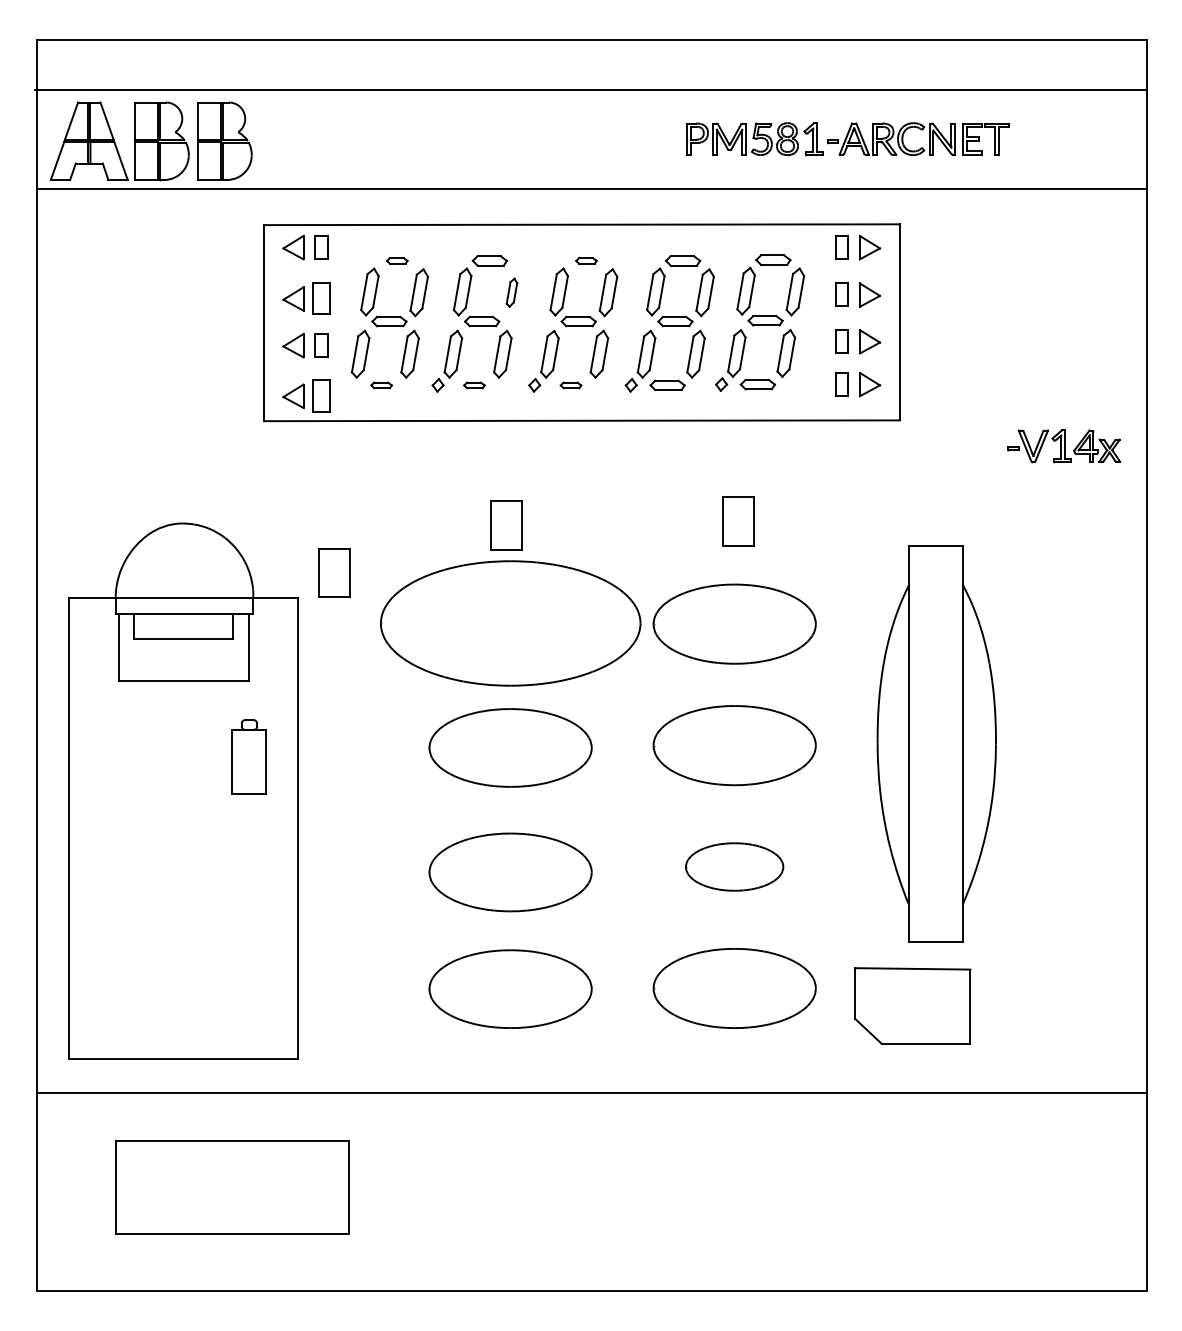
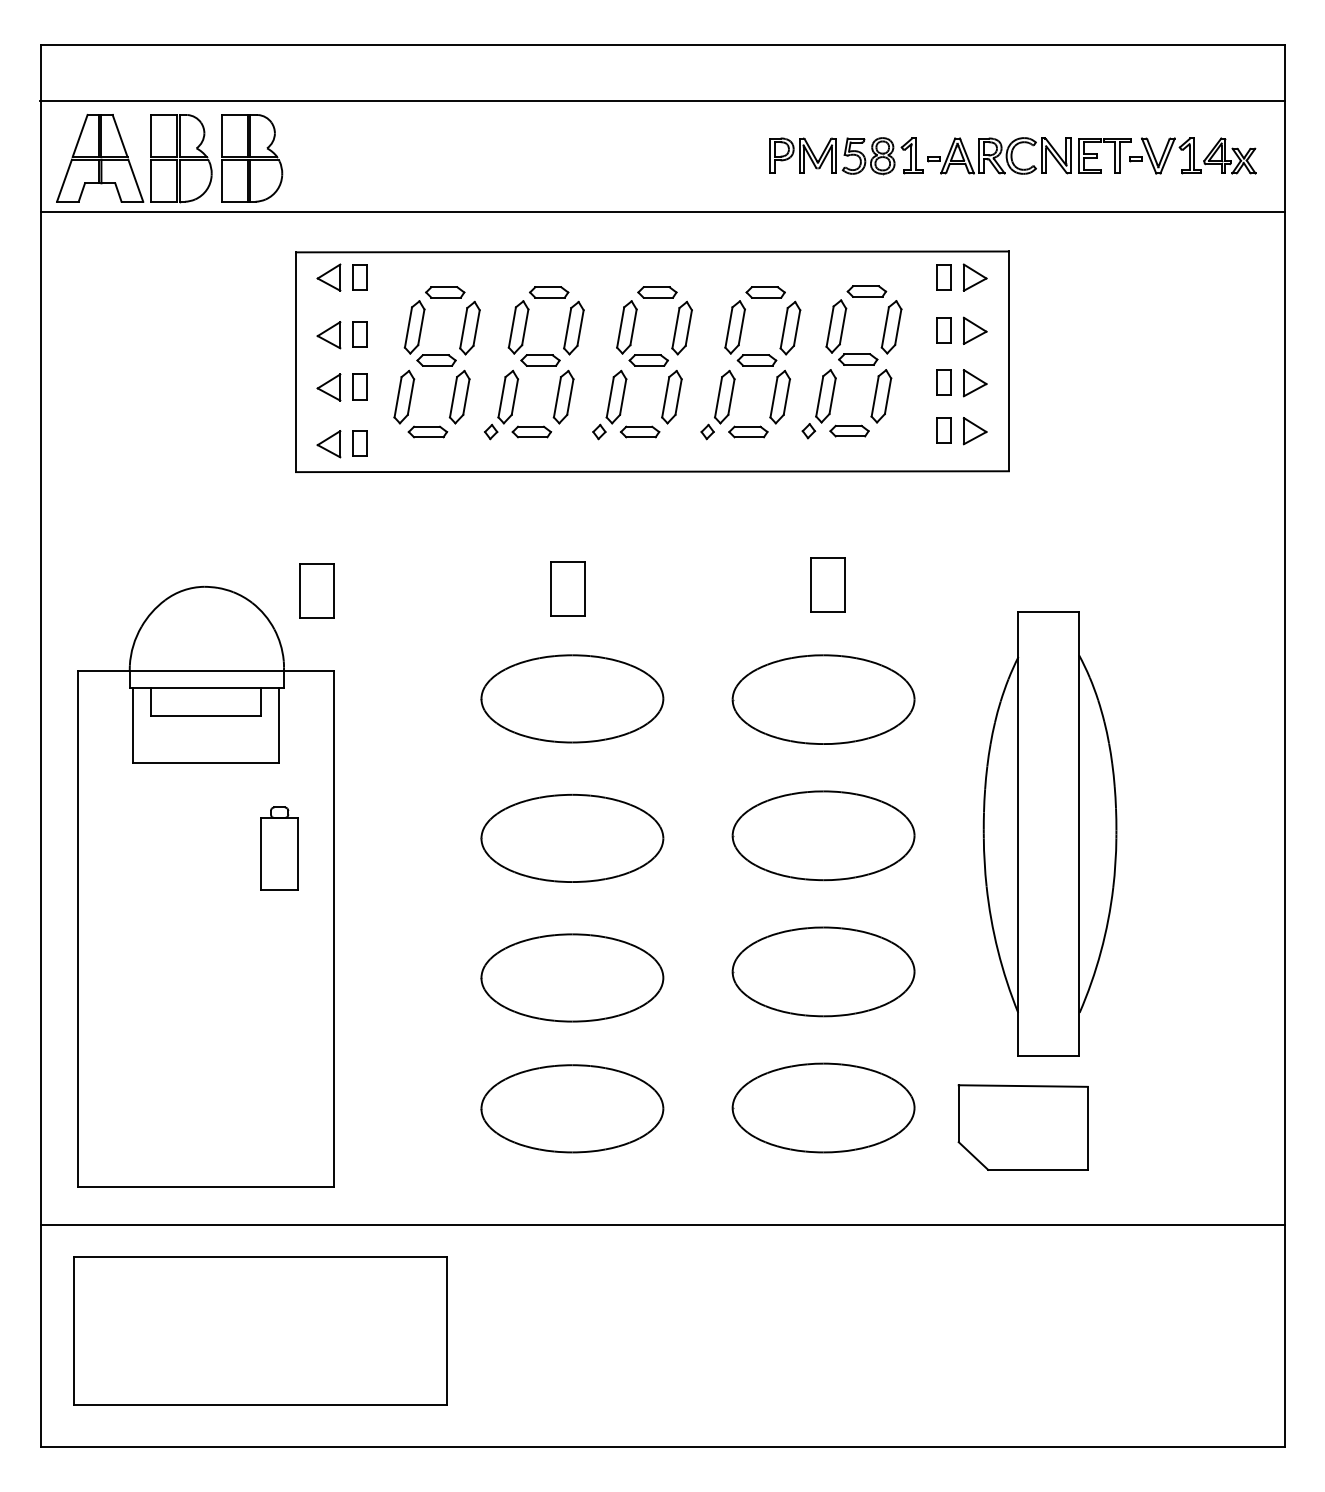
part: (397, 260) -> (445, 292), size x1.67
part: (586, 260) -> (657, 292), size x1.67
part: (511, 292) -> (573, 327), size x1.67
part: (321, 298) -> (360, 334), size x0.71
part: (381, 385) -> (427, 432), size x1.67
part: (474, 385) -> (531, 432), size x1.67
part: (570, 385) -> (639, 432), size x1.67
part: (321, 395) -> (360, 443), size x0.71
part: (1064, 446) -> (1193, 156), moved
part: (334, 572) -> (316, 590), moved
part: (510, 623) -> (572, 698), size x0.62
part: (734, 866) -> (823, 971), size x1.67
part: (232, 1187) -> (260, 1331), size x1.43

